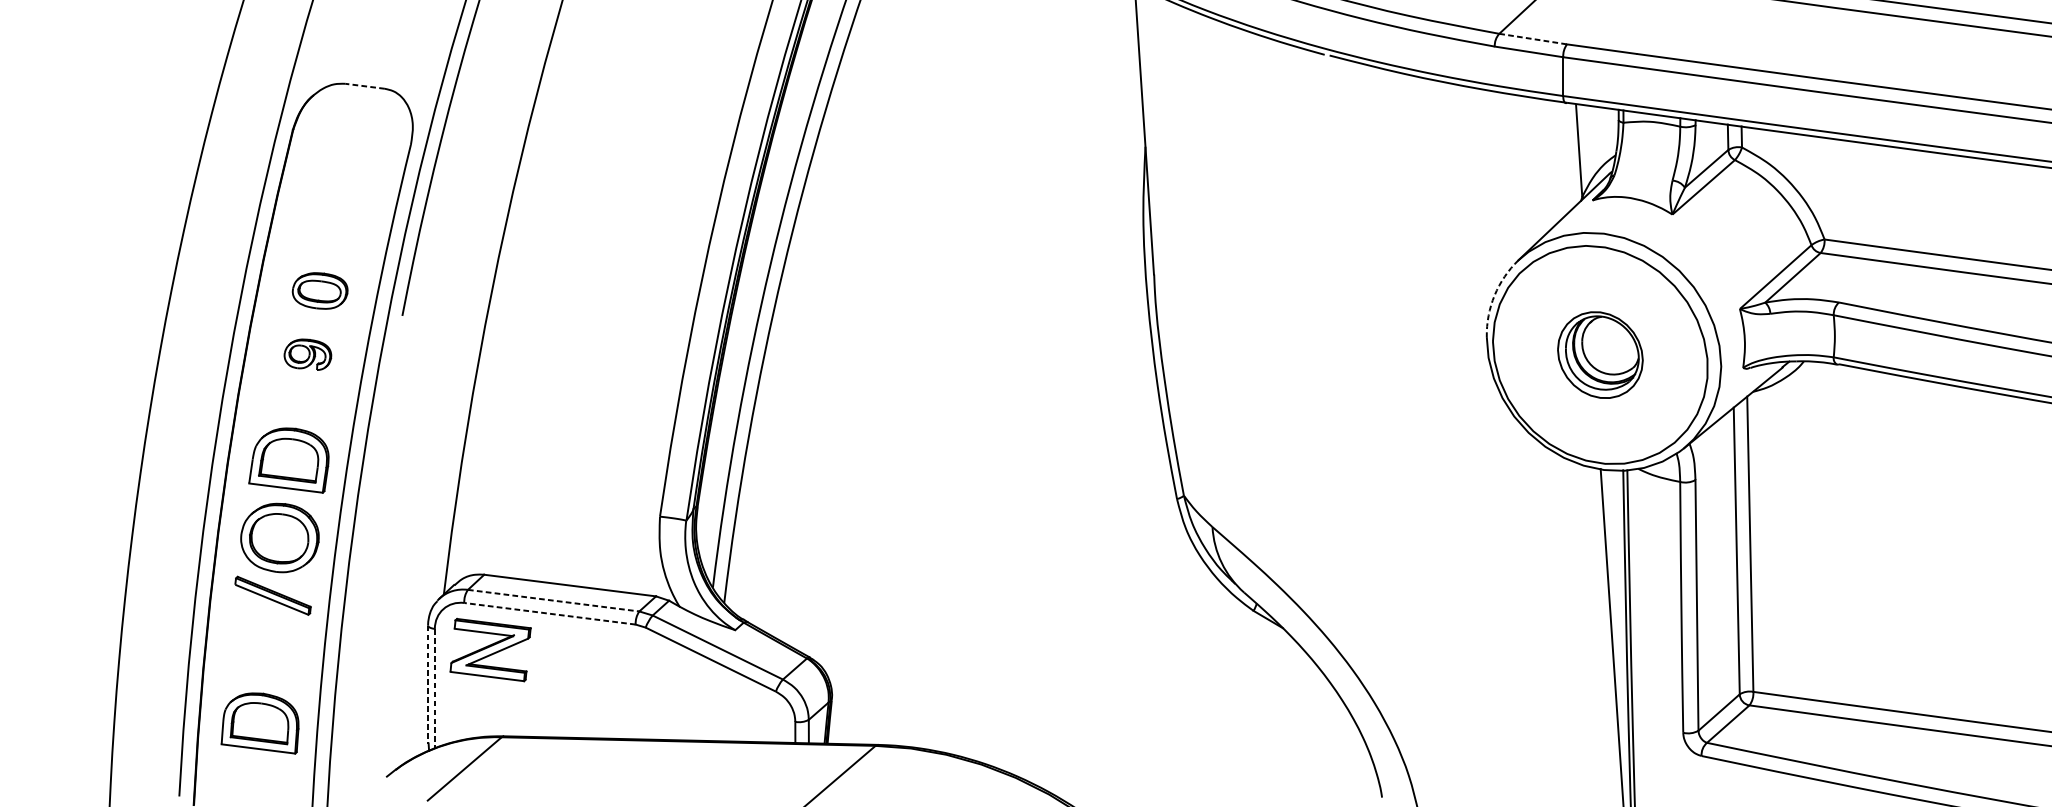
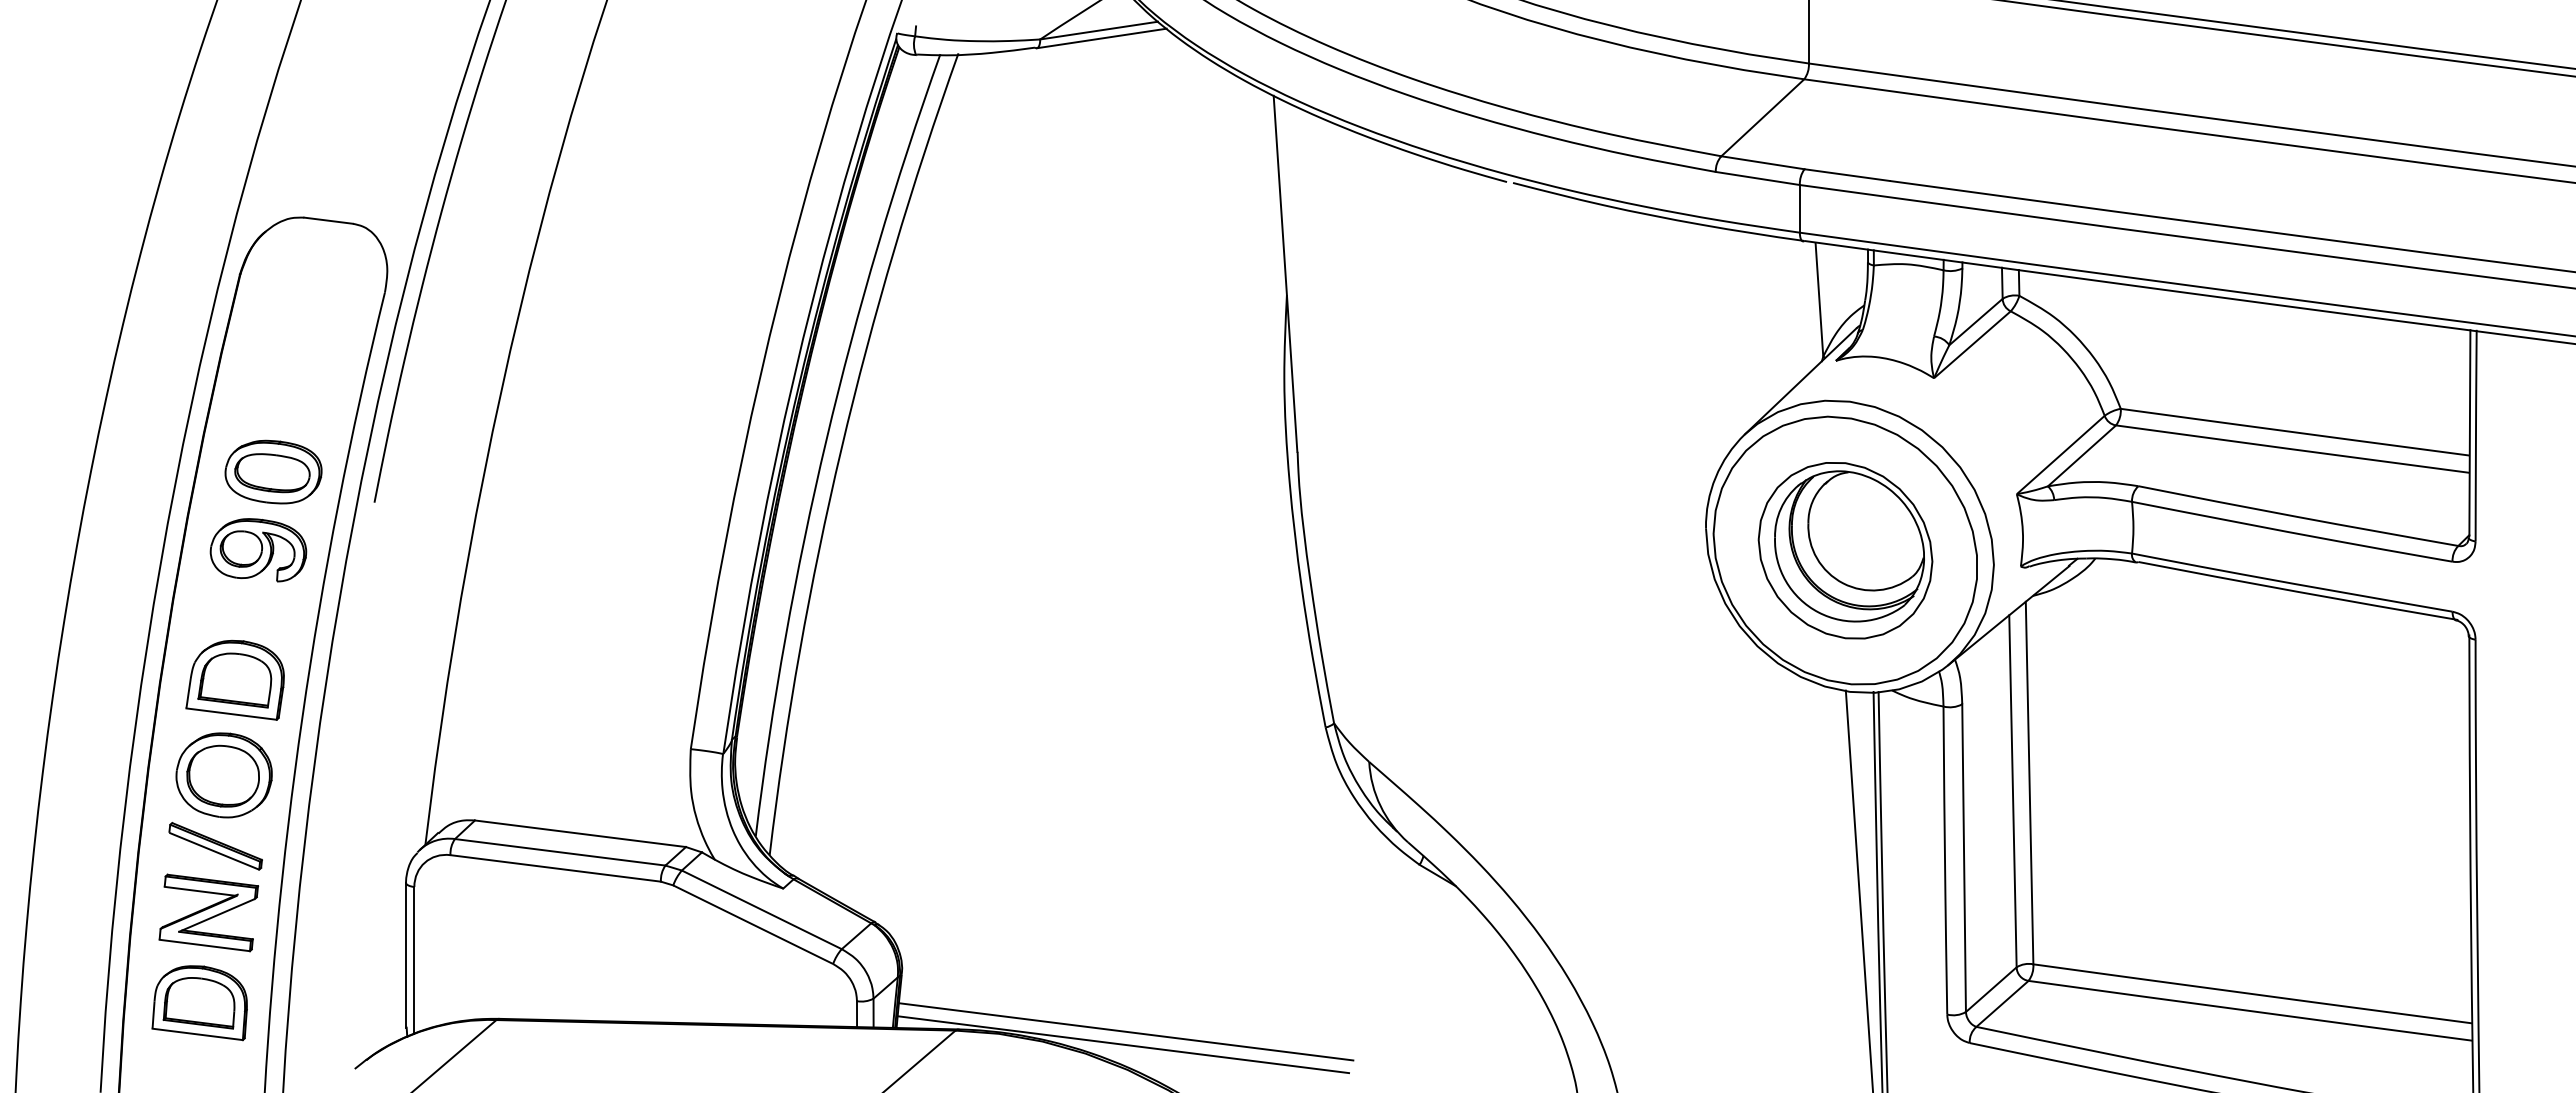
line: (1533, 38) -> (1763, 162), dashed -> solid
line: (364, 86) -> (328, 220), dashed -> solid
part: (320, 290) -> (273, 471), size x1.43
arc: (1494, 295) -> (1715, 477), dashed -> solid
part: (307, 354) -> (258, 550), size x1.67
part: (1600, 354) -> (1845, 550), size x1.67
line: (553, 600) -> (560, 852), dashed -> solid
line: (549, 613) -> (555, 868), dashed -> solid
part: (490, 649) -> (208, 912), moved
line: (428, 684) -> (406, 955), dashed -> solid
line: (434, 689) -> (414, 961), dashed -> solid
line: (1014, 746) -> (1125, 1031), added
line: (1012, 757) -> (1123, 1044), added

